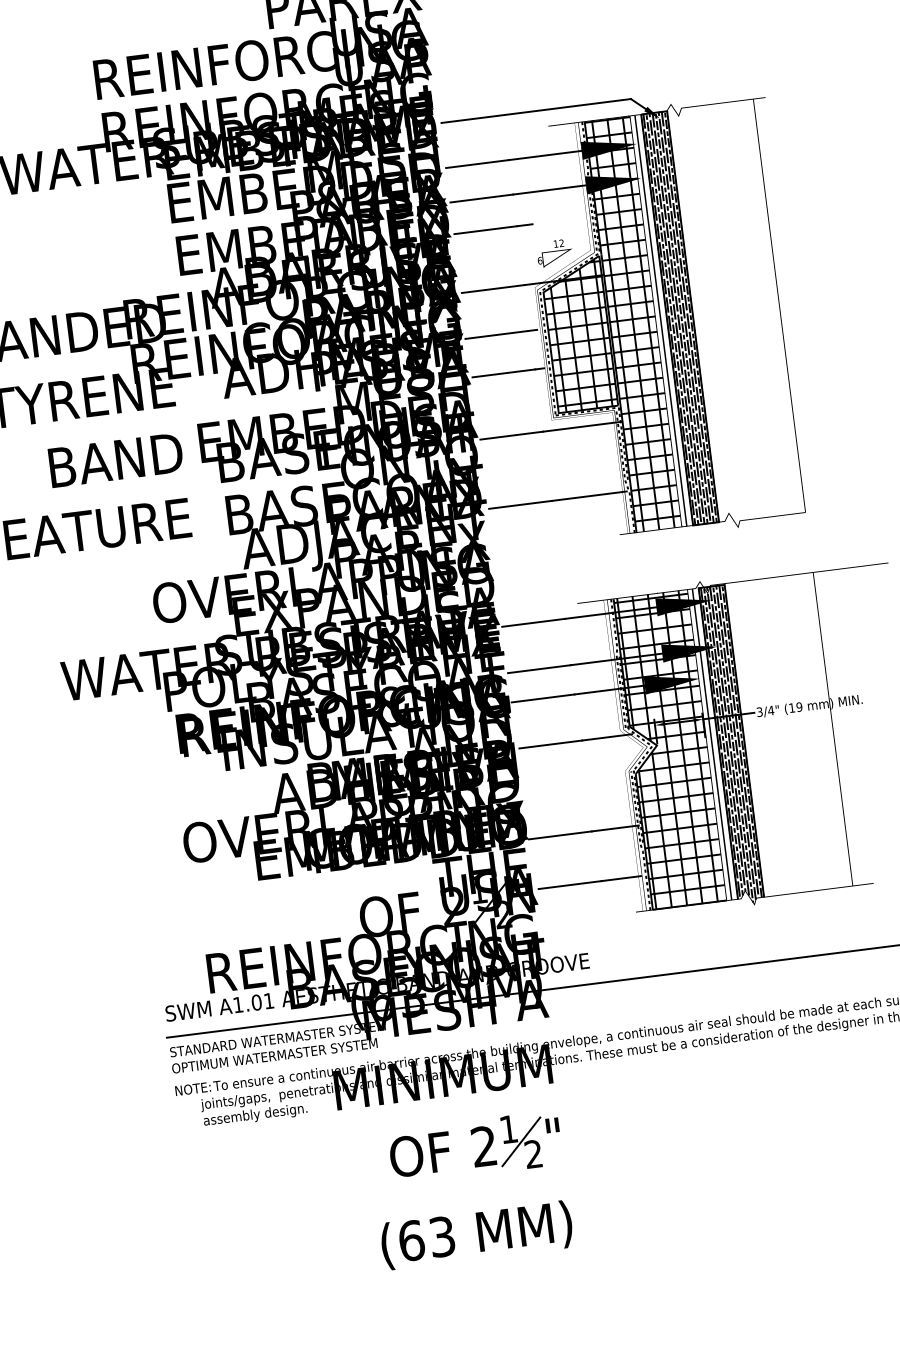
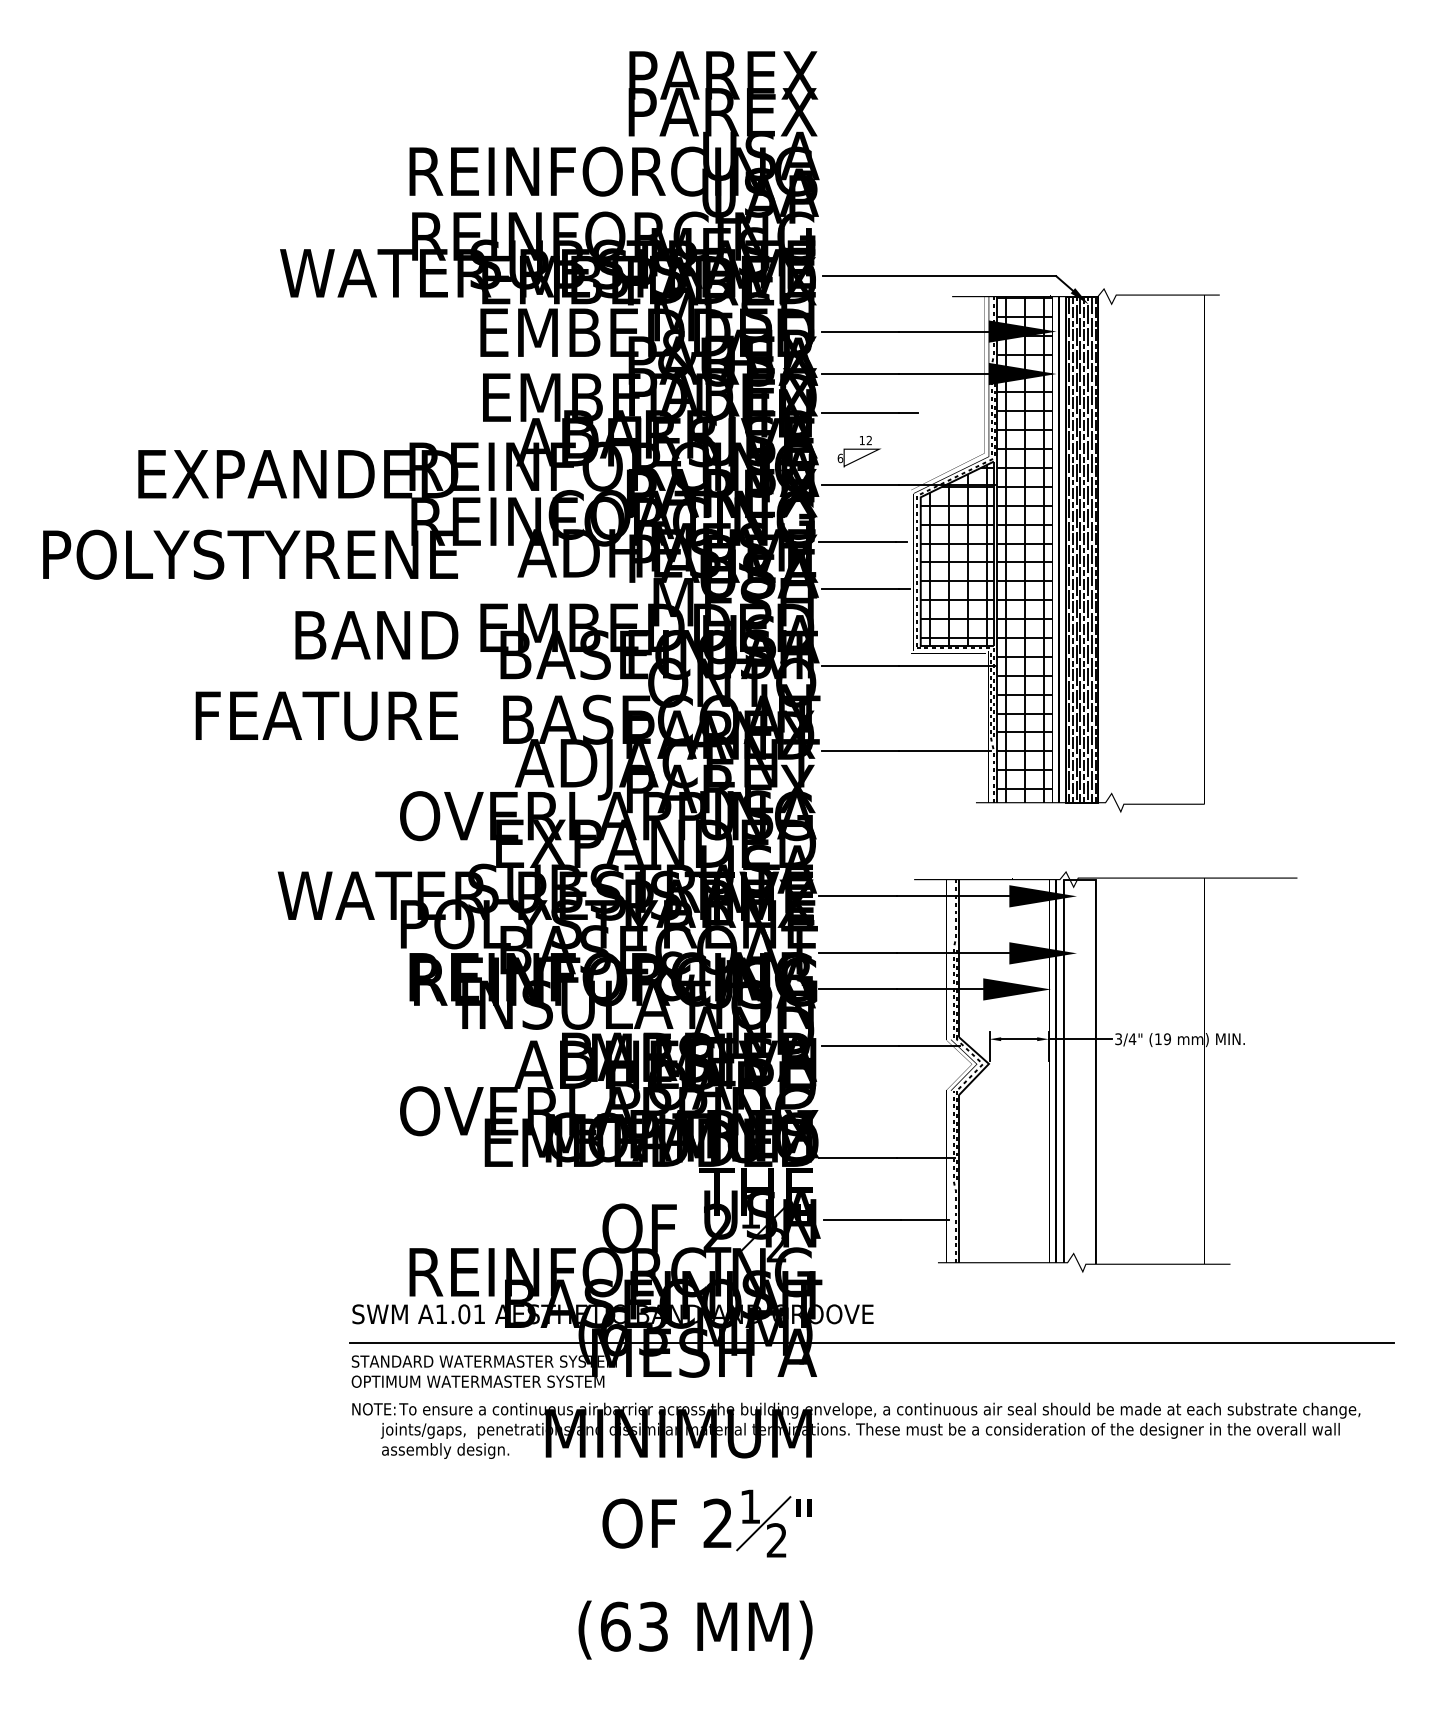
text: (554, 253) -> (859, 451), moved
hatch: (731, 744) -> (1079, 1074), removed
hatch: (669, 749) -> (1003, 1070), removed

